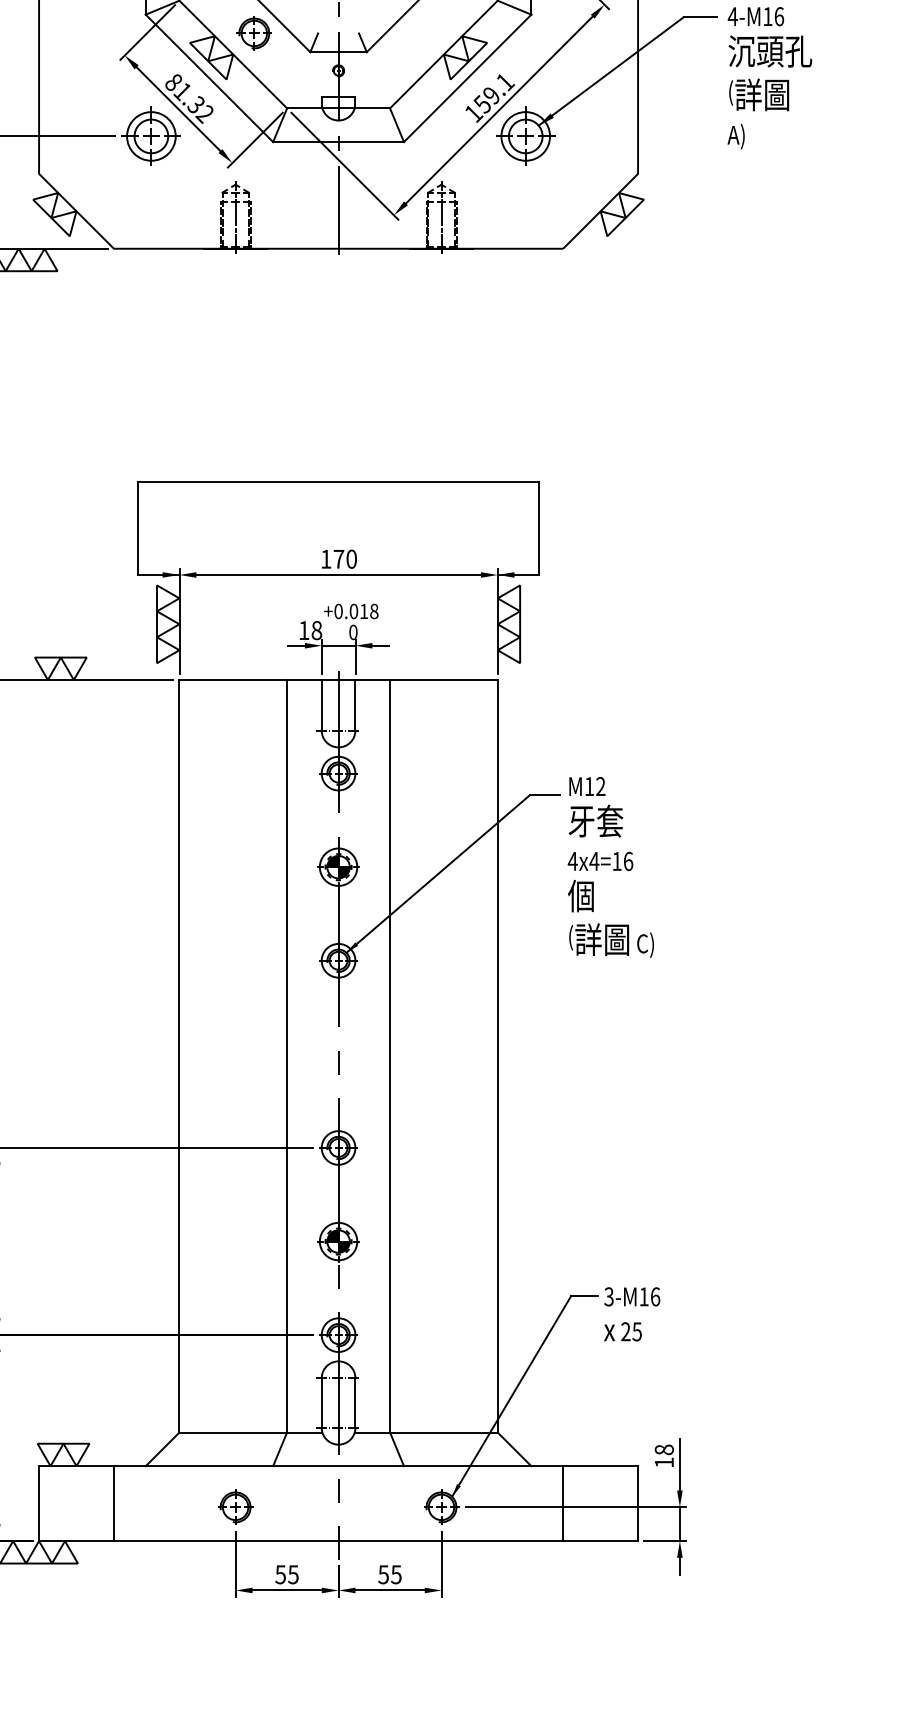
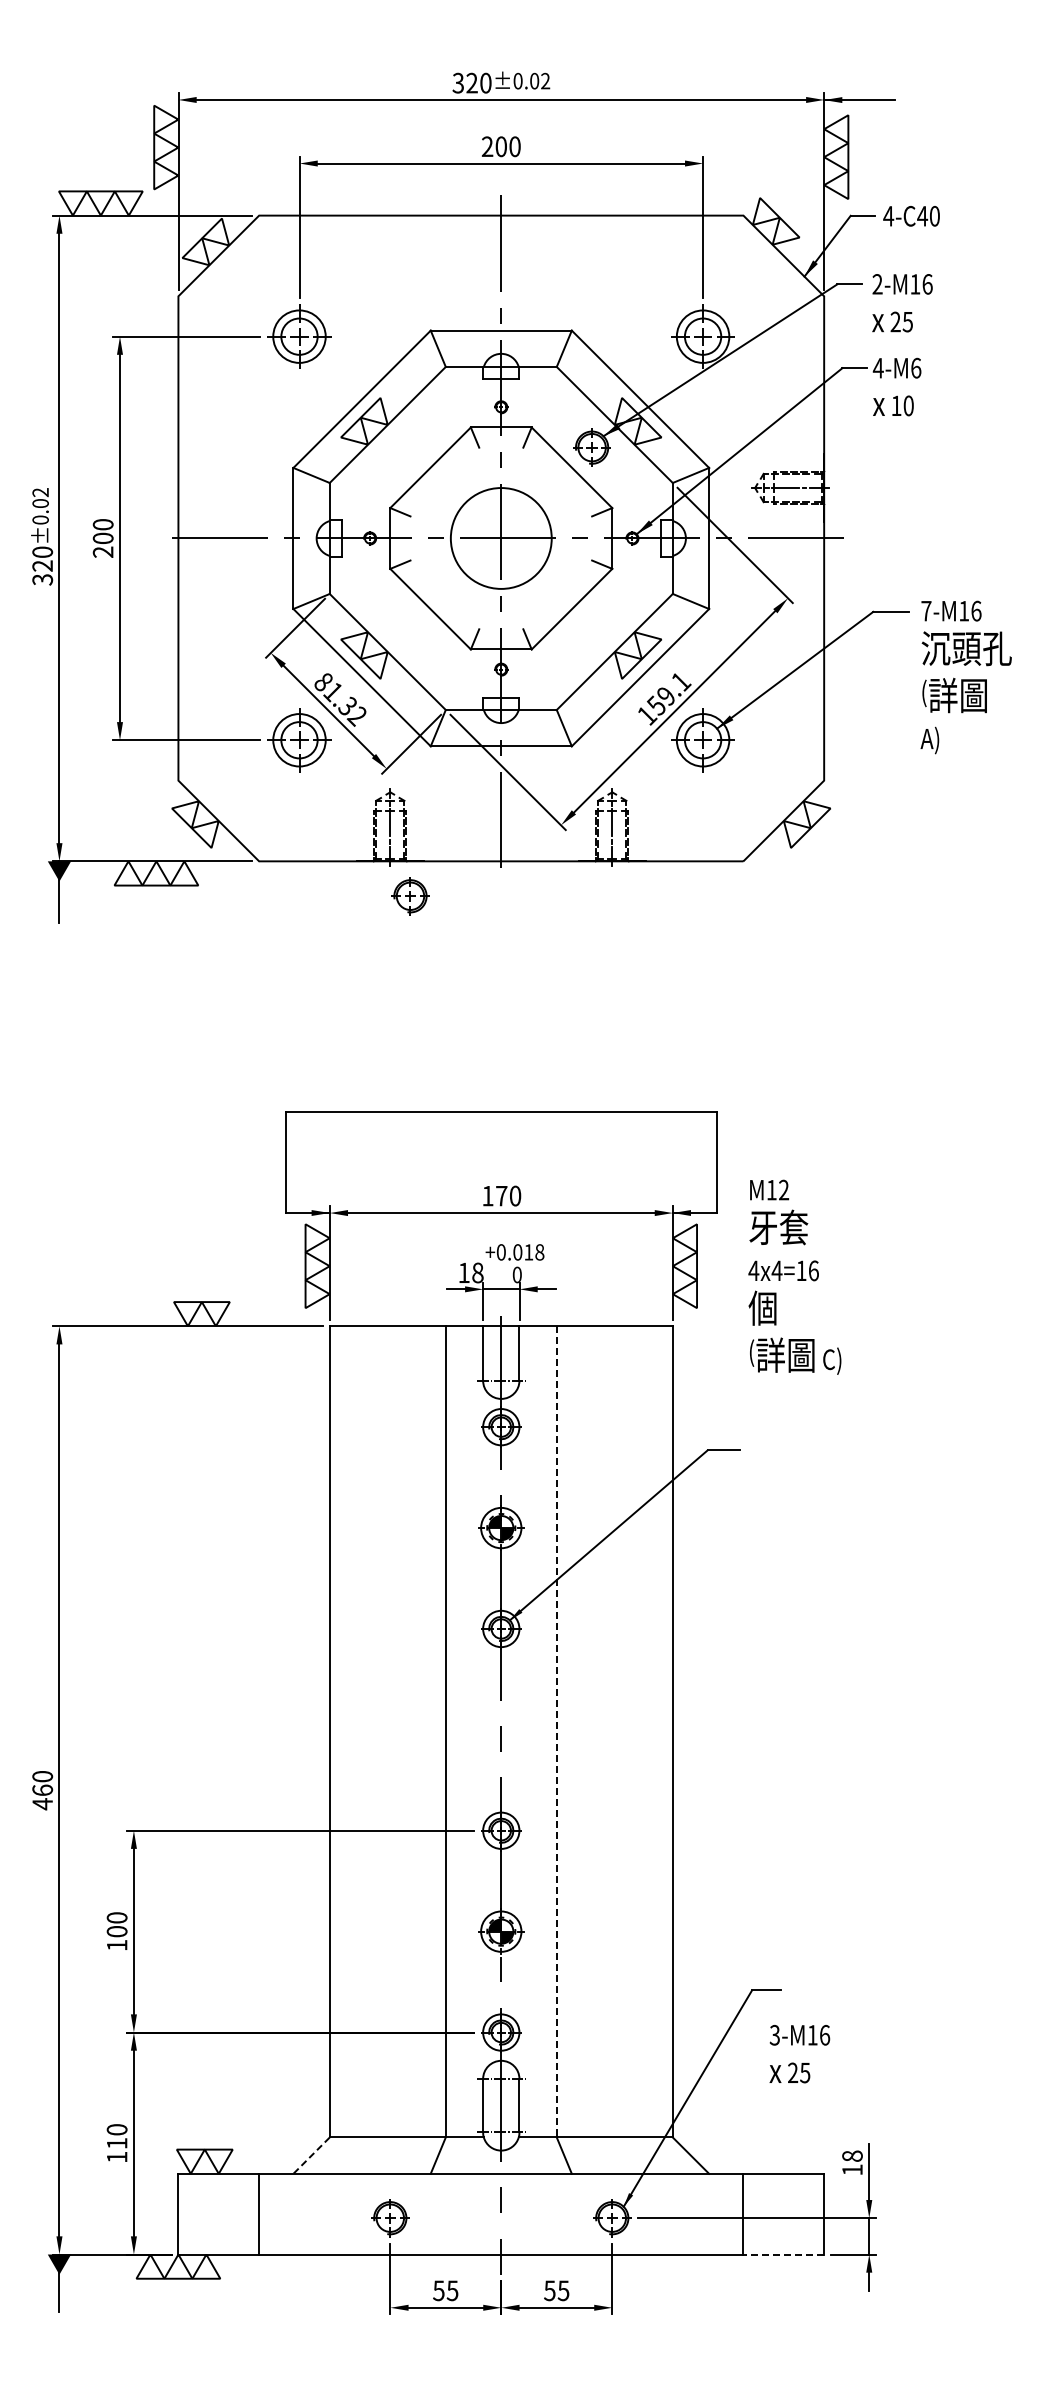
text: (732, 16) -> (925, 611), 4-M16 -> 7-M16
part: (254, 33) -> (410, 896), moved
text: (610, 866) -> (794, 1276), moved
line: (389, 1055) -> (556, 1731), solid -> dashed
text: (631, 1314) -> (799, 2054), moved
line: (162, 1449) -> (311, 2155), solid -> dashed
line: (600, 1541) -> (783, 2254), solid -> dashed

